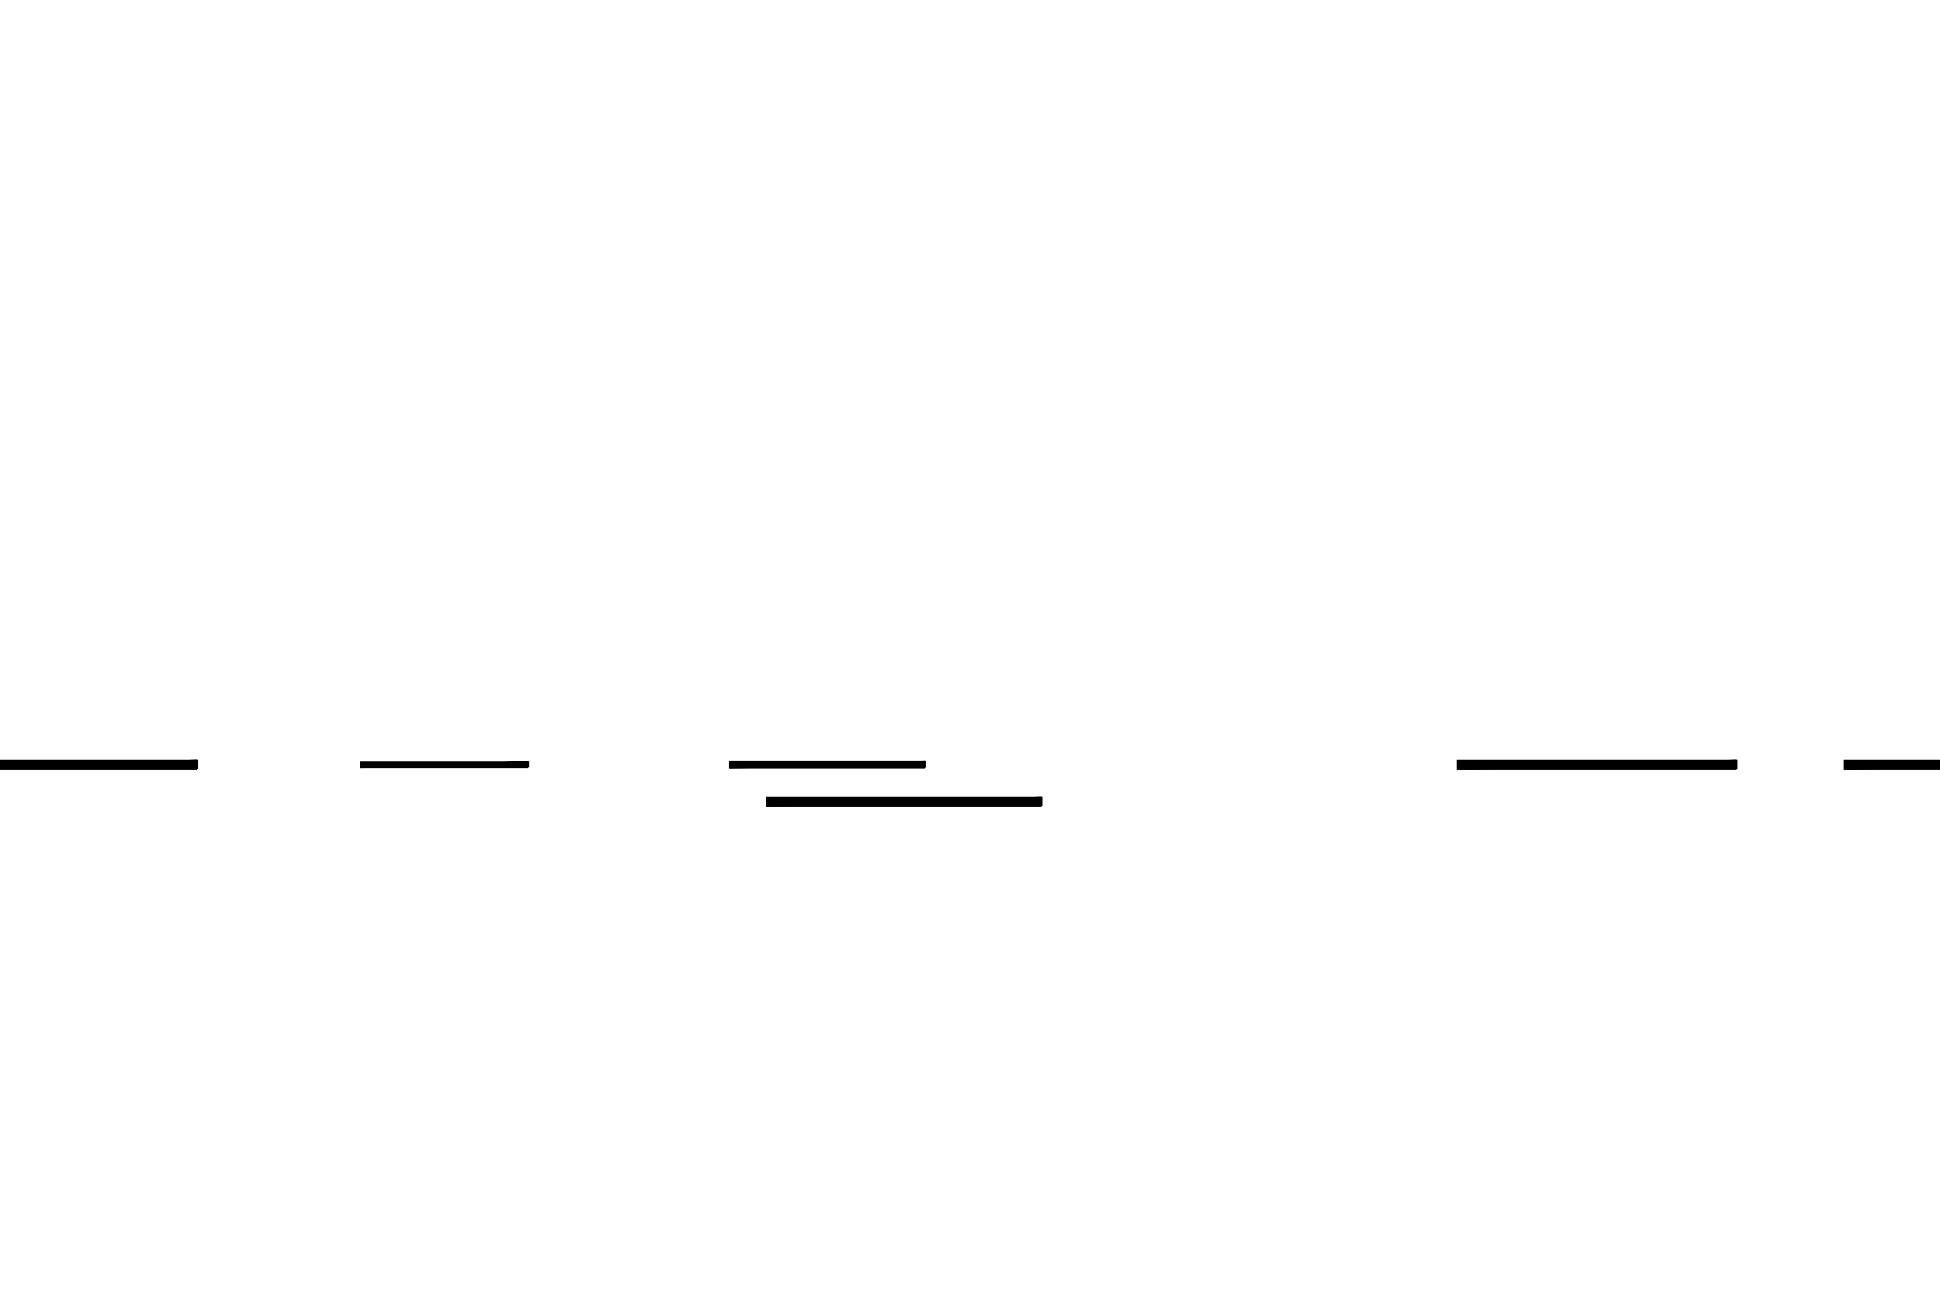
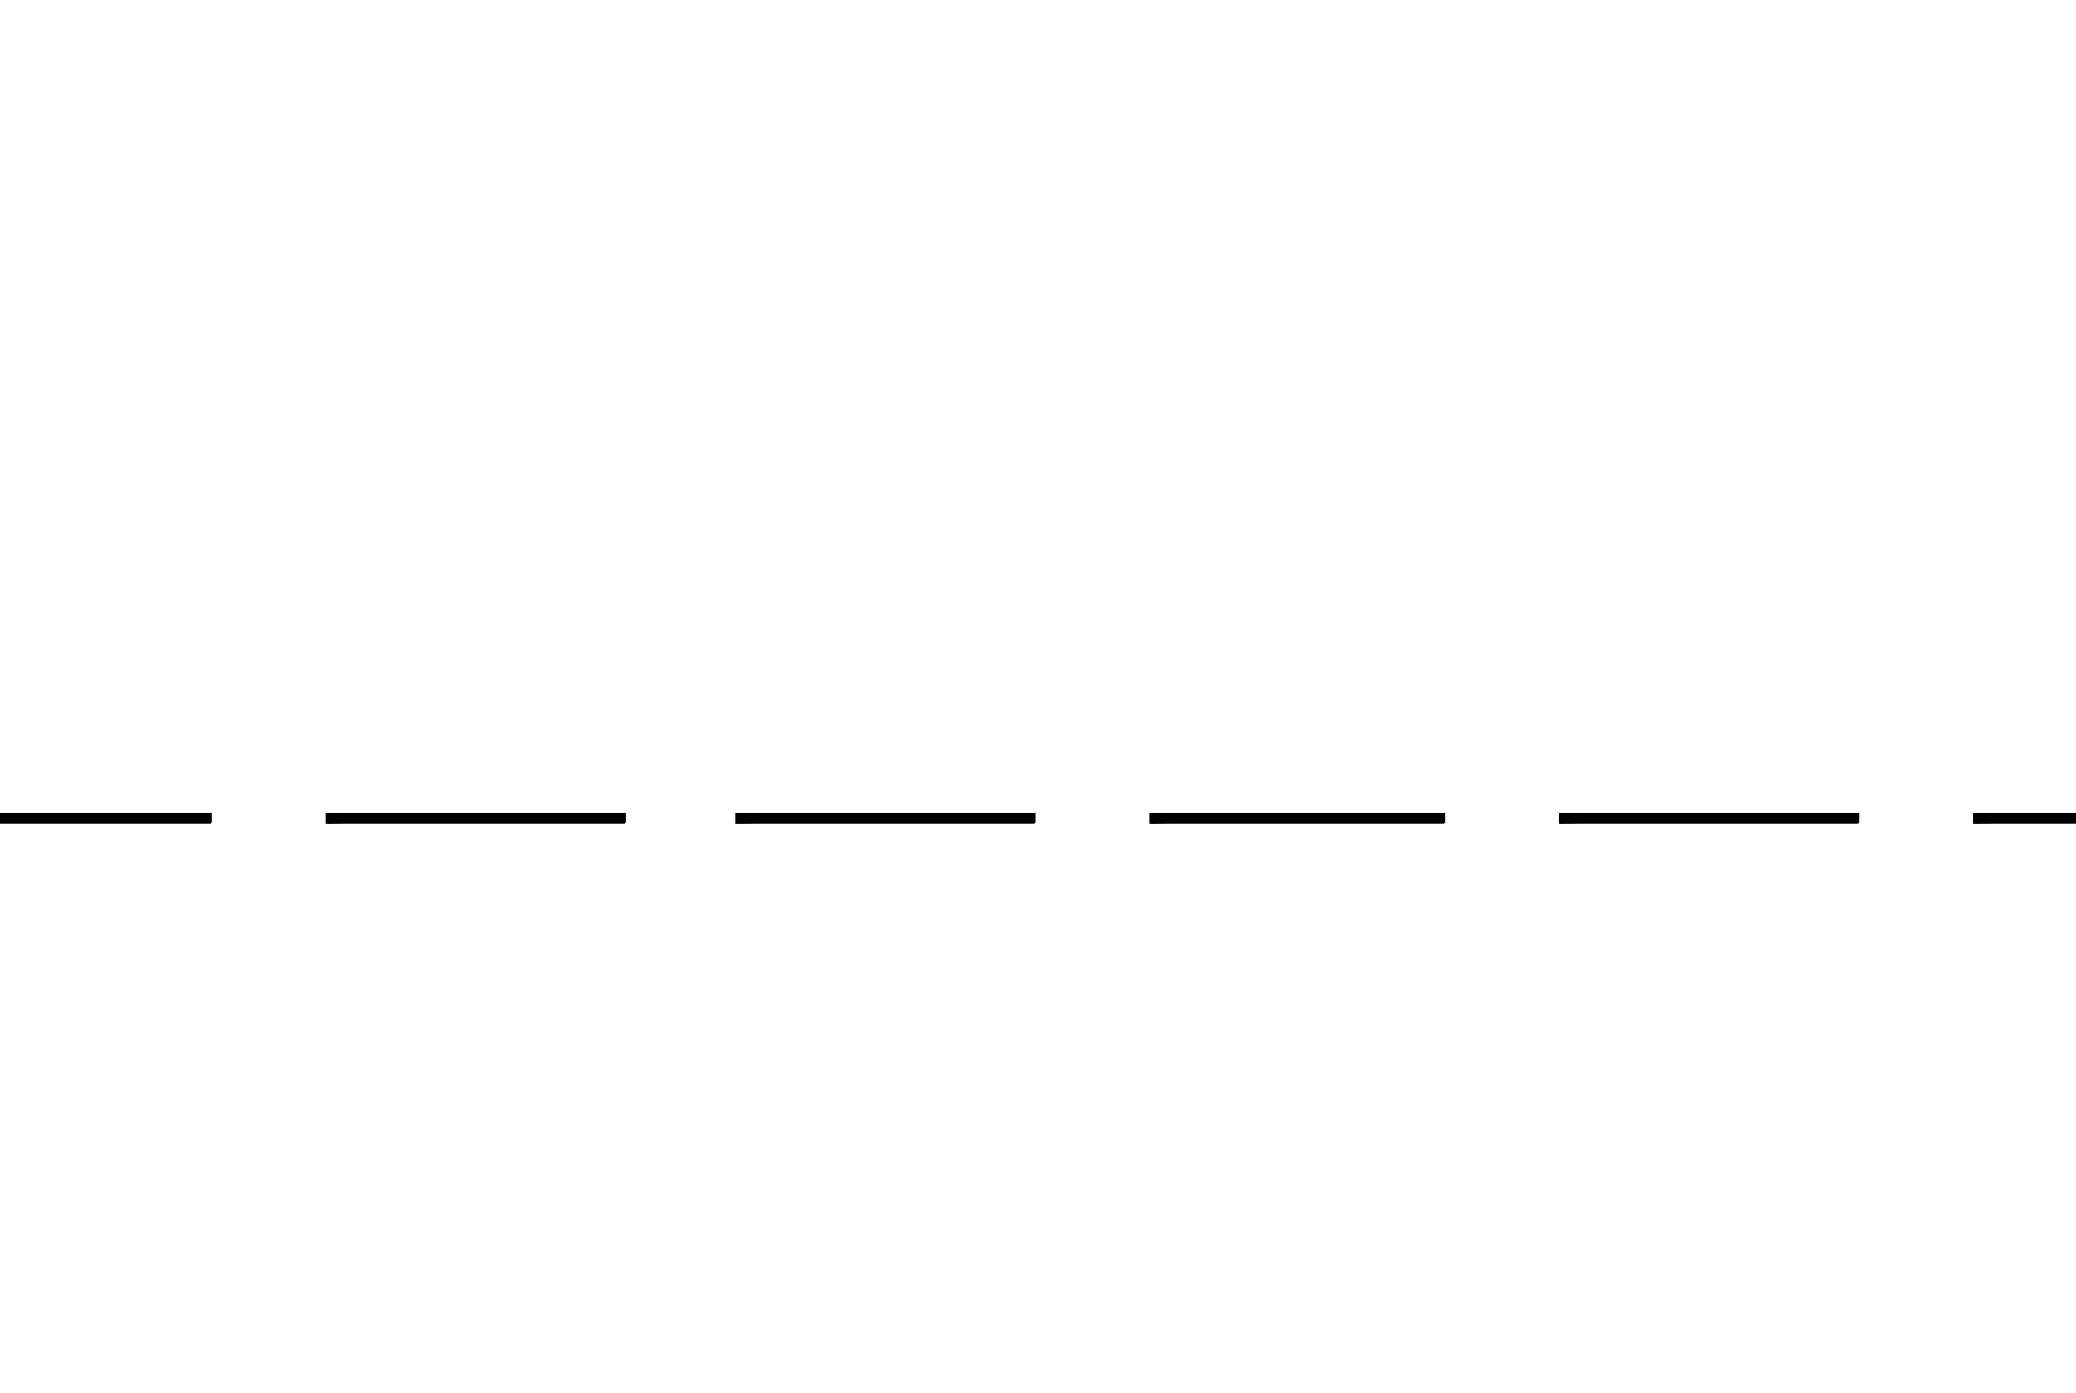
part: (444, 764) -> (475, 817), size x1.67
part: (827, 764) -> (885, 817), size x1.43
part: (904, 801) -> (1297, 817), moved

